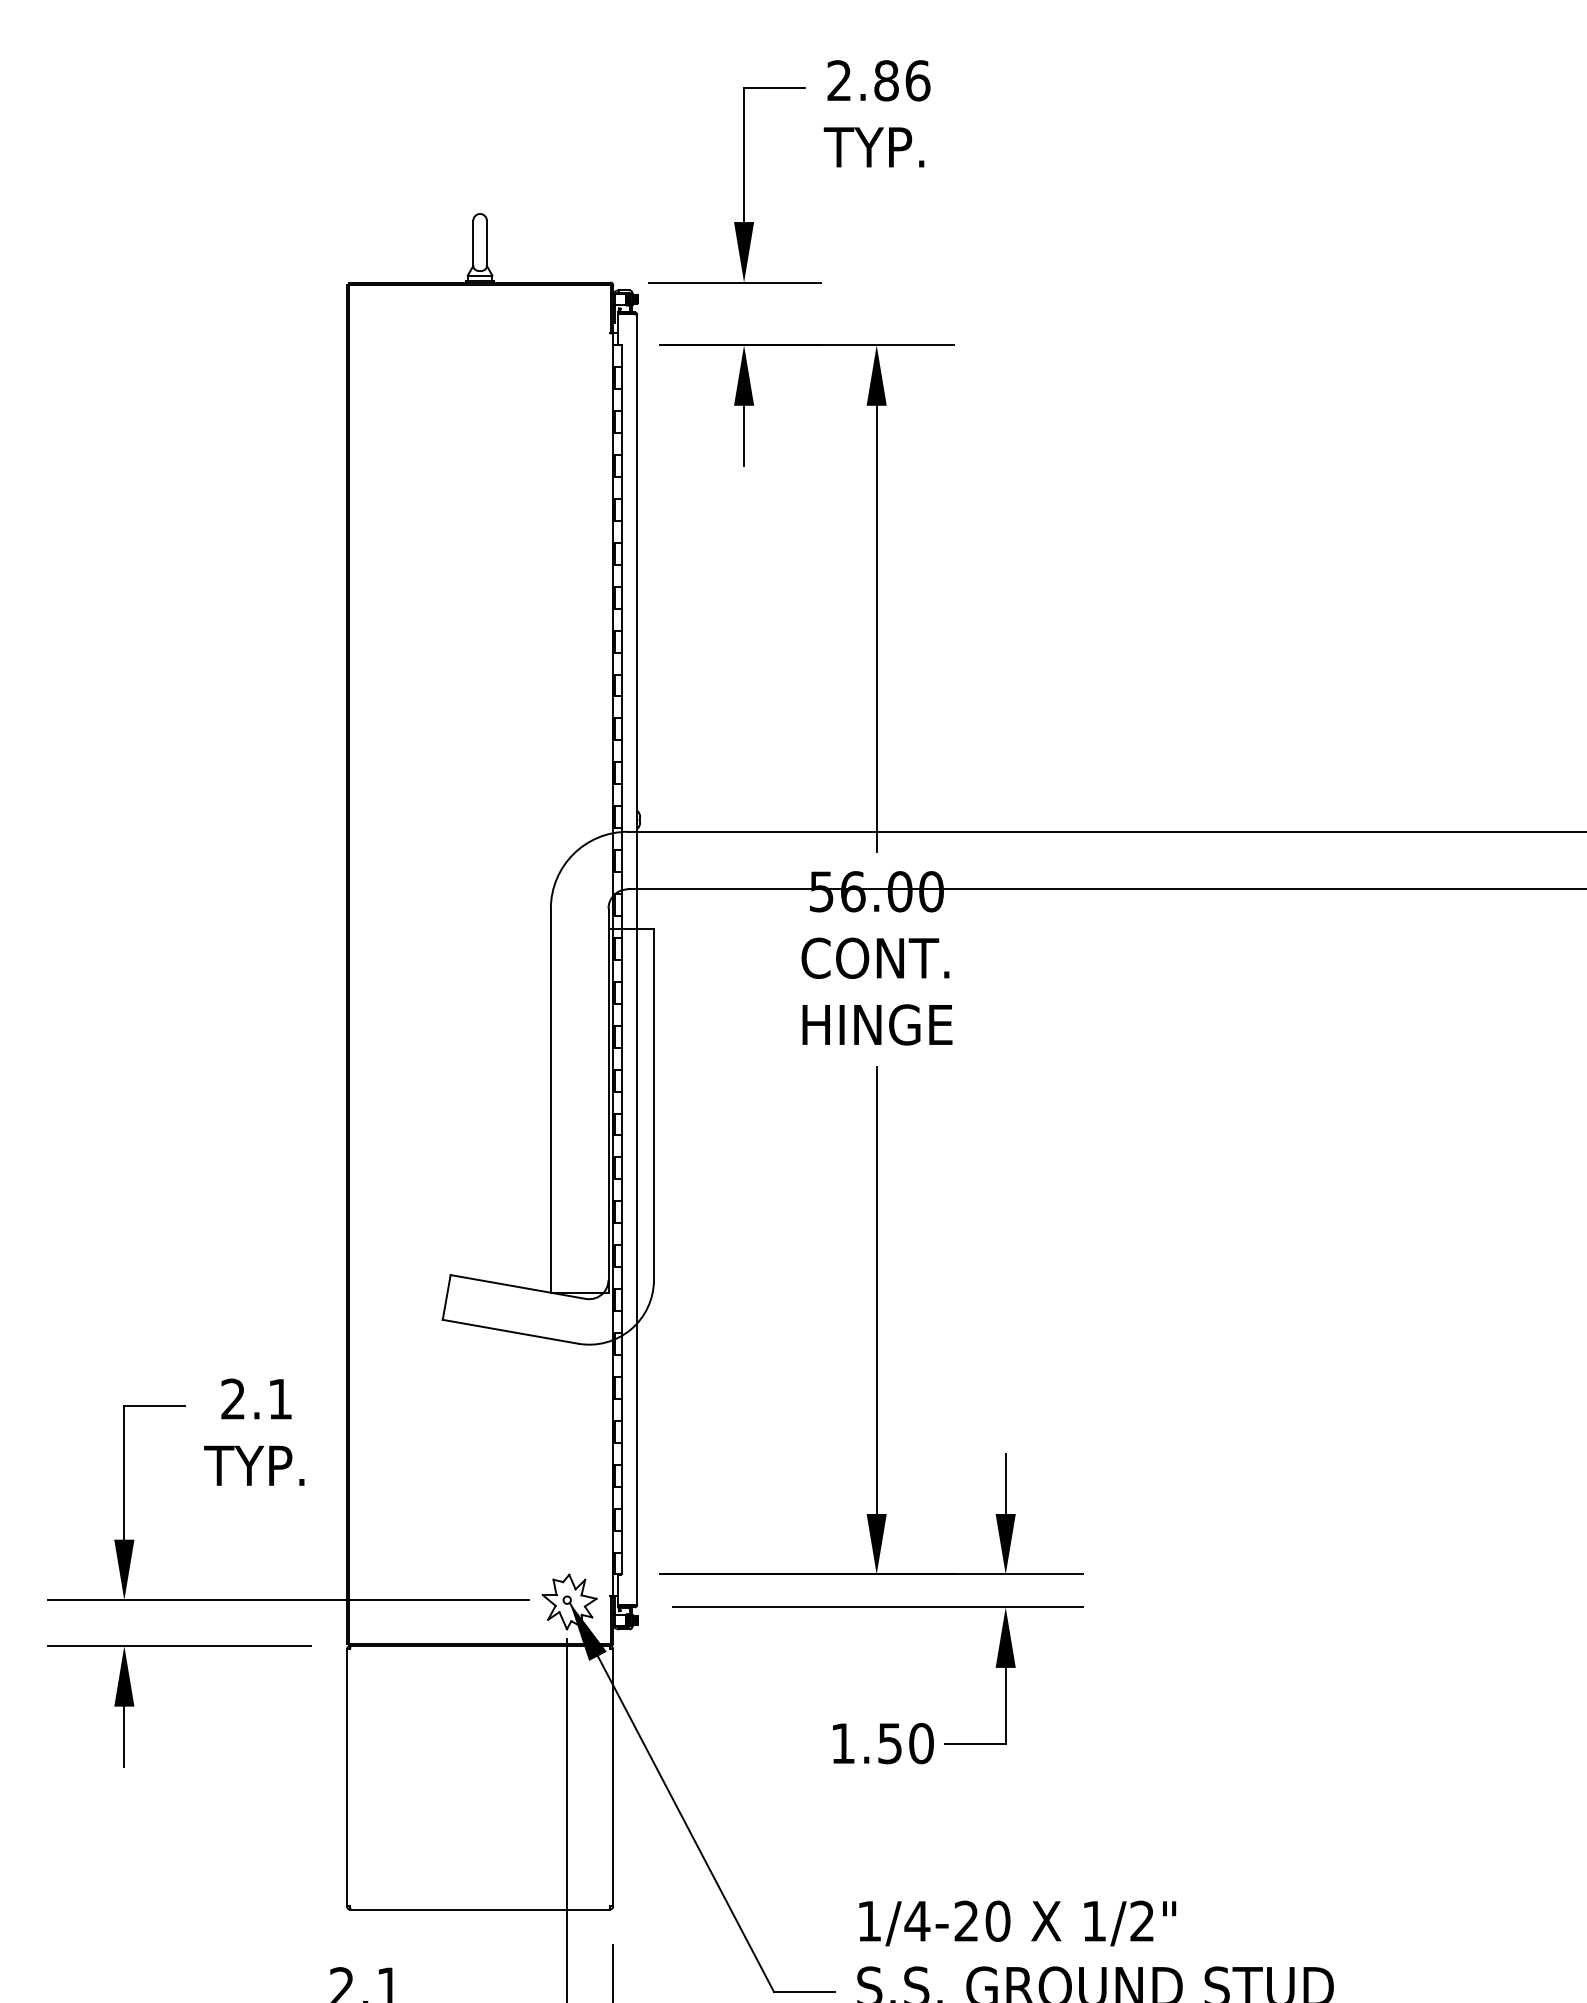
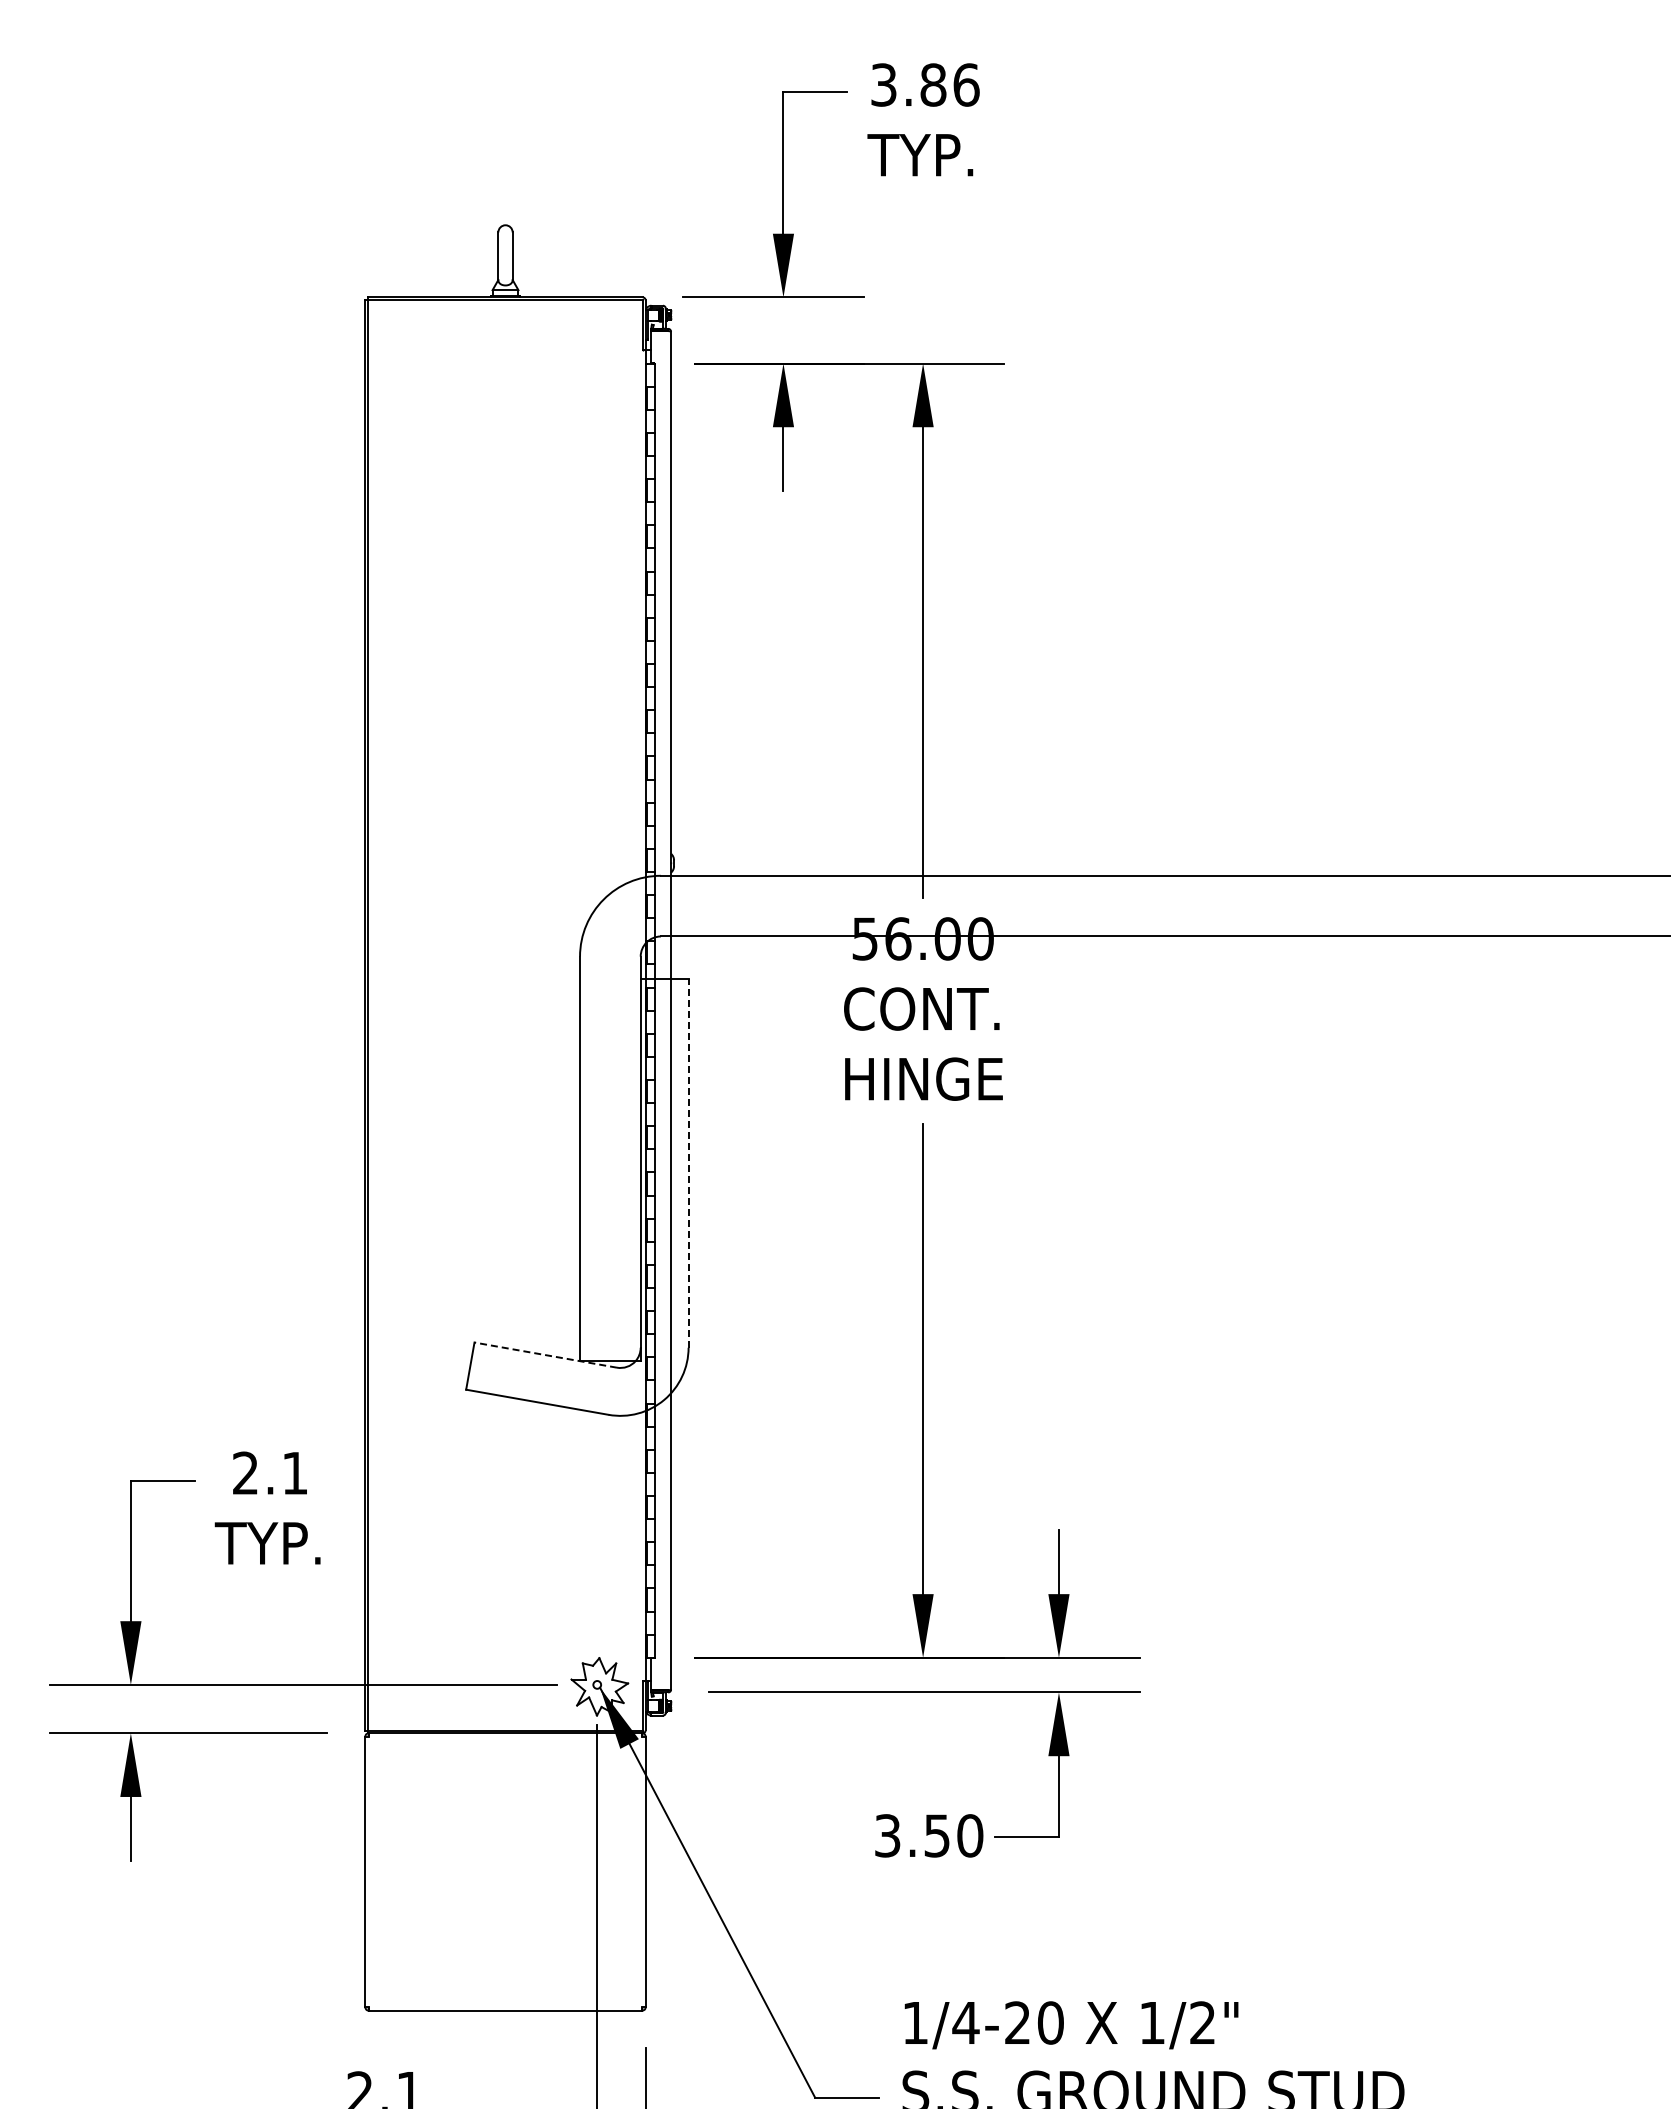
text: (839, 80) -> (883, 84), 2.86 -> 3.86
line: (653, 1105) -> (688, 1163), solid -> dashed
line: (518, 1287) -> (545, 1355), solid -> dashed
text: (842, 1743) -> (887, 1835), 1.50 -> 3.50

